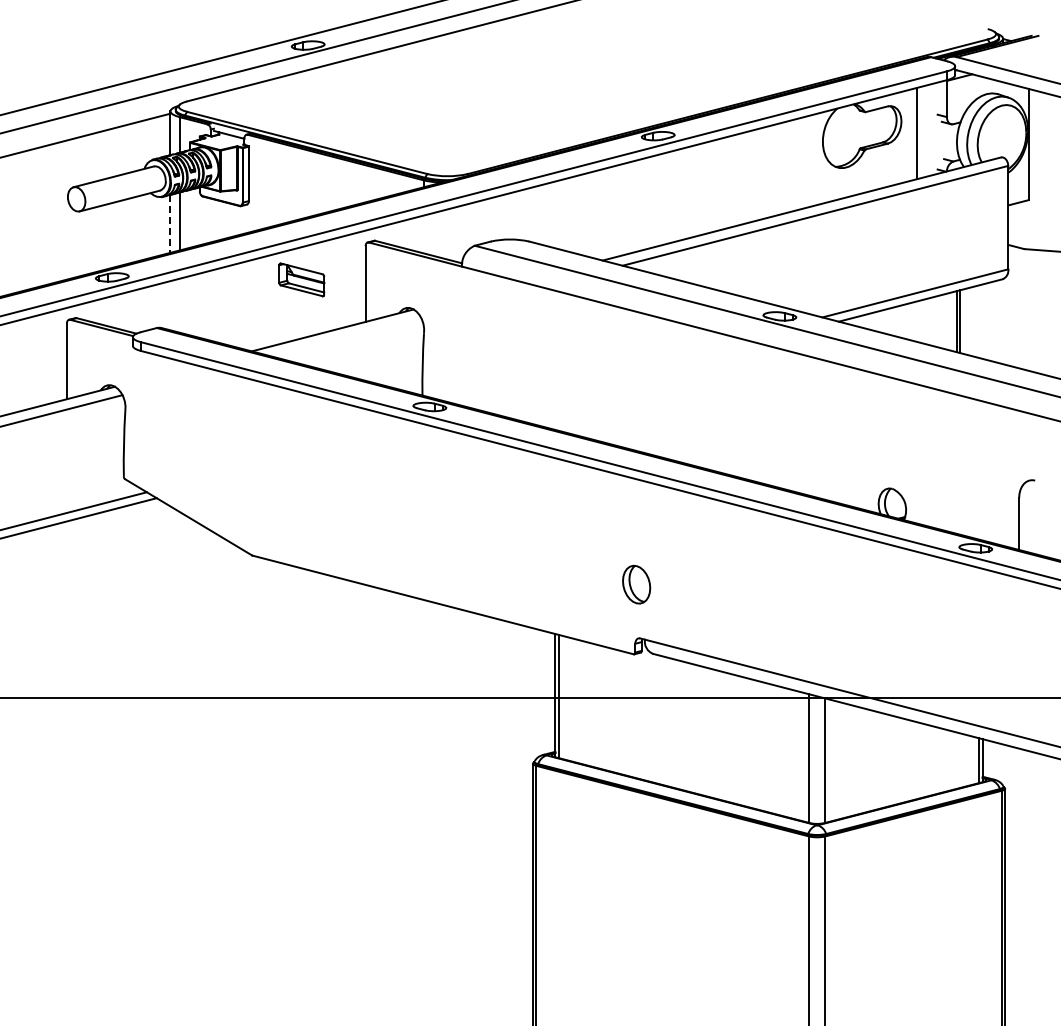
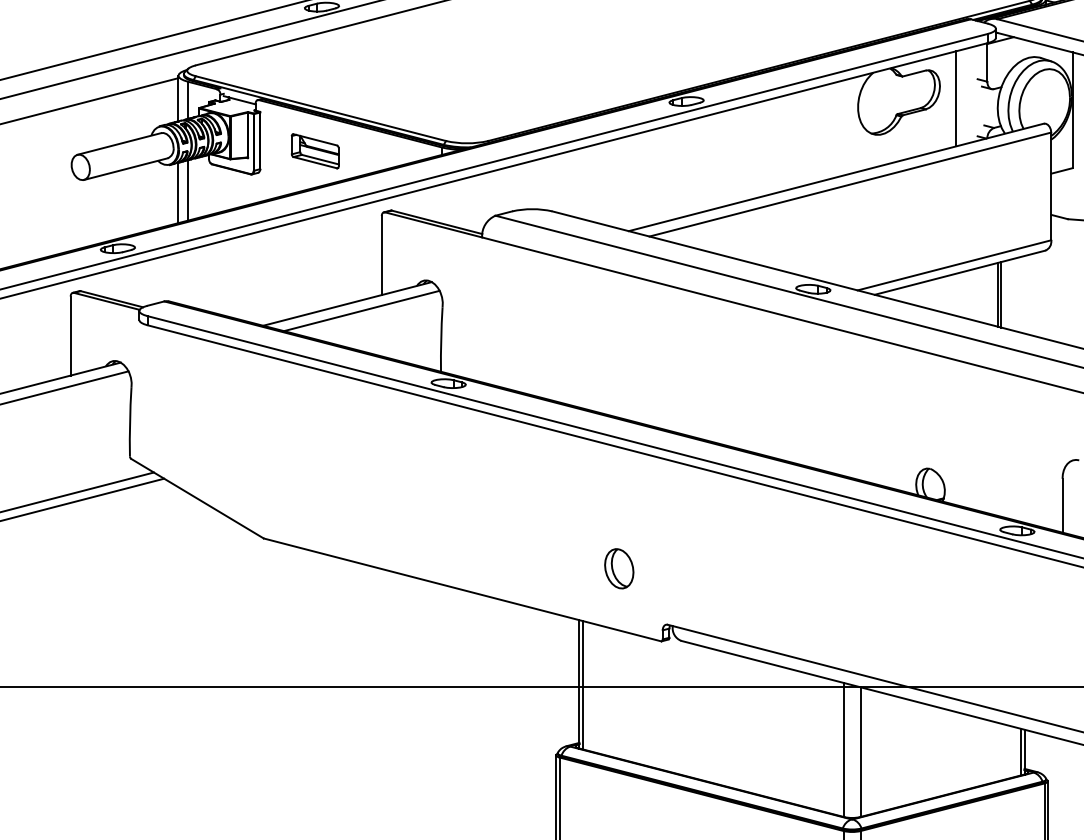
line: (170, 223) -> (178, 192), dashed -> solid
part: (301, 279) -> (314, 150), moved
line: (346, 336) -> (361, 310), added
part: (636, 584) -> (619, 568), moved

